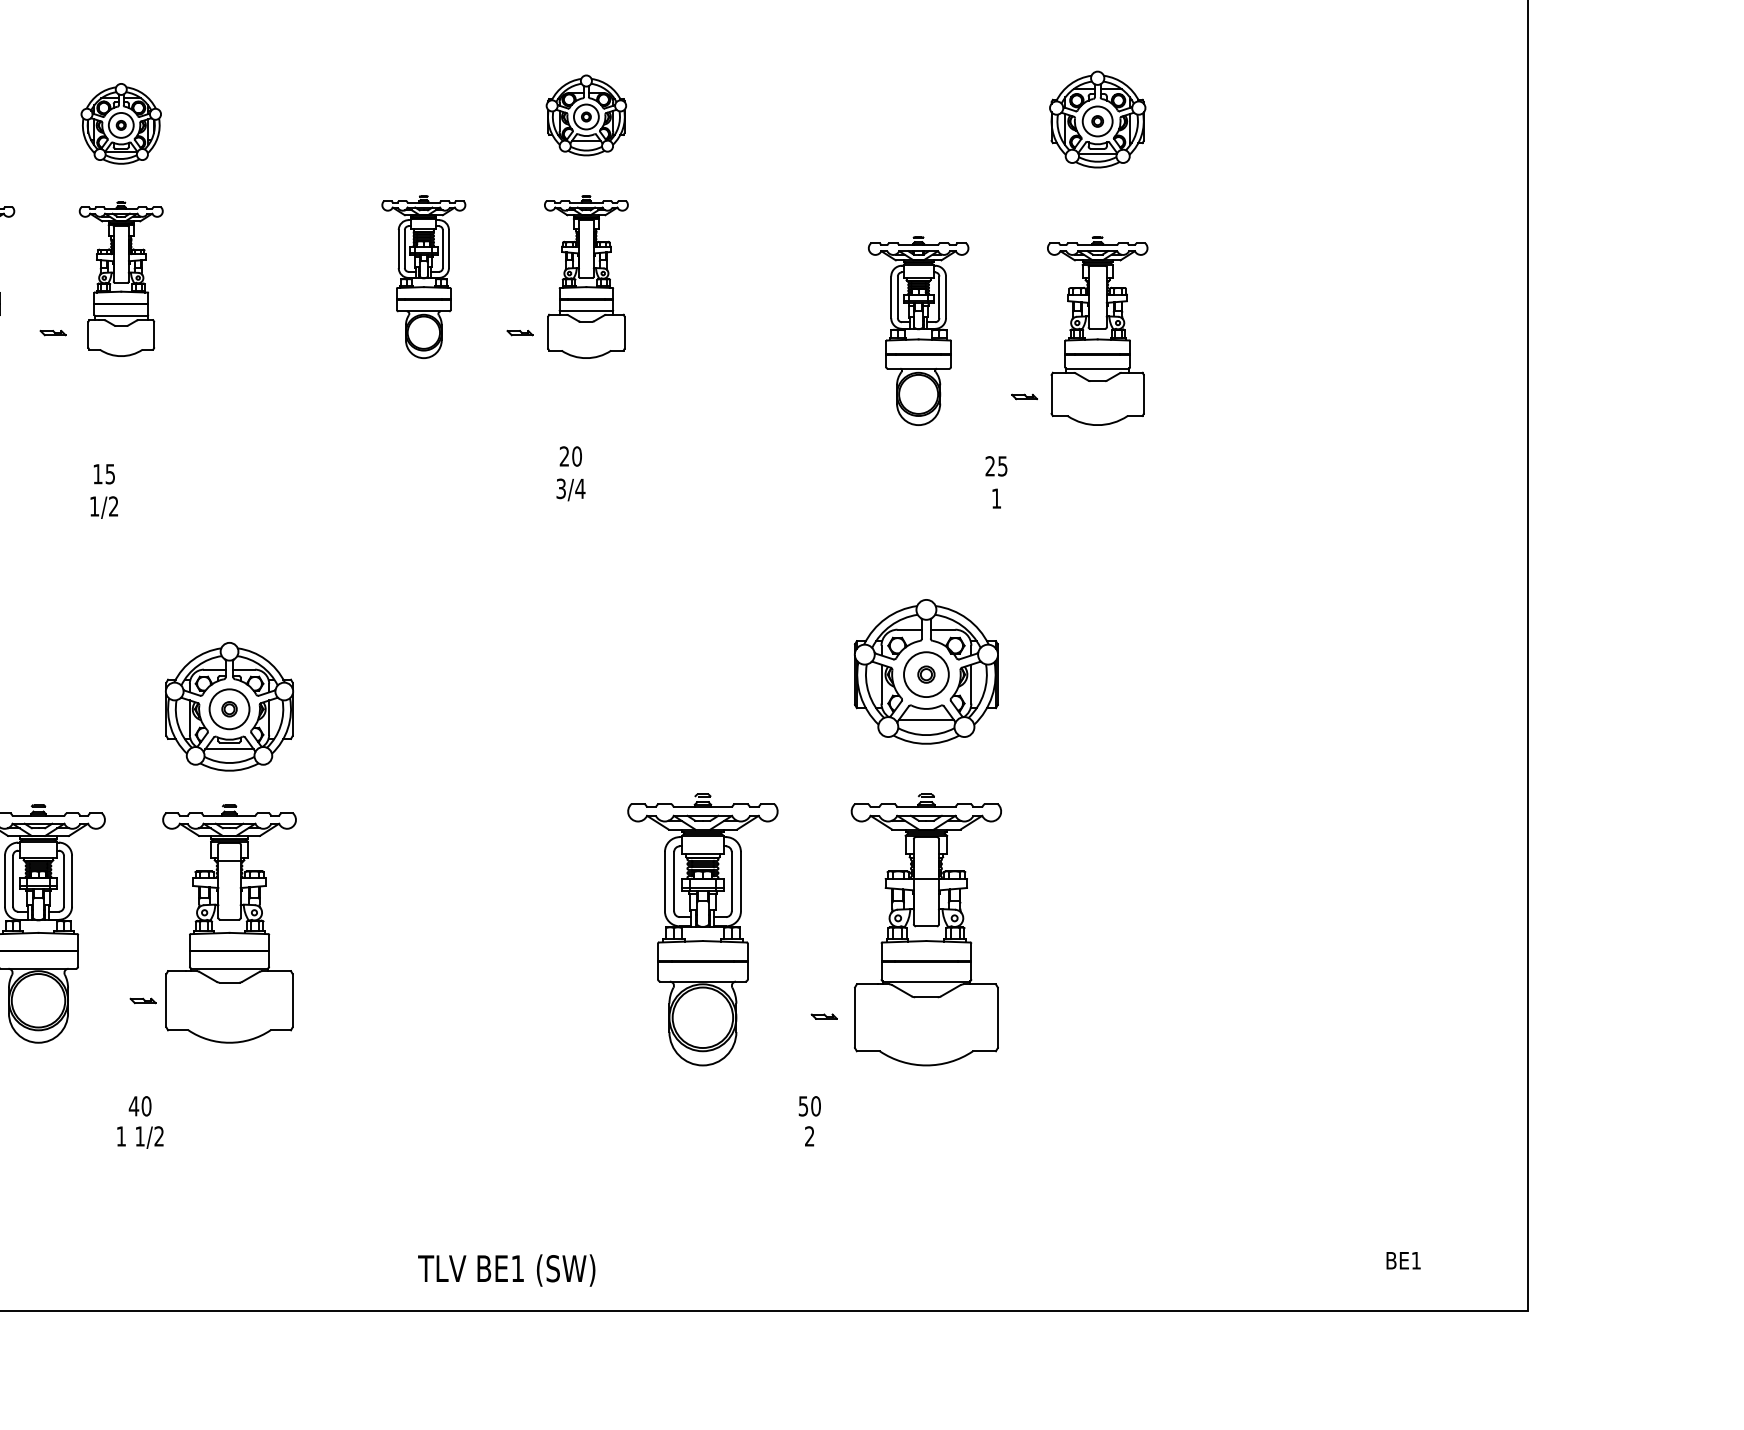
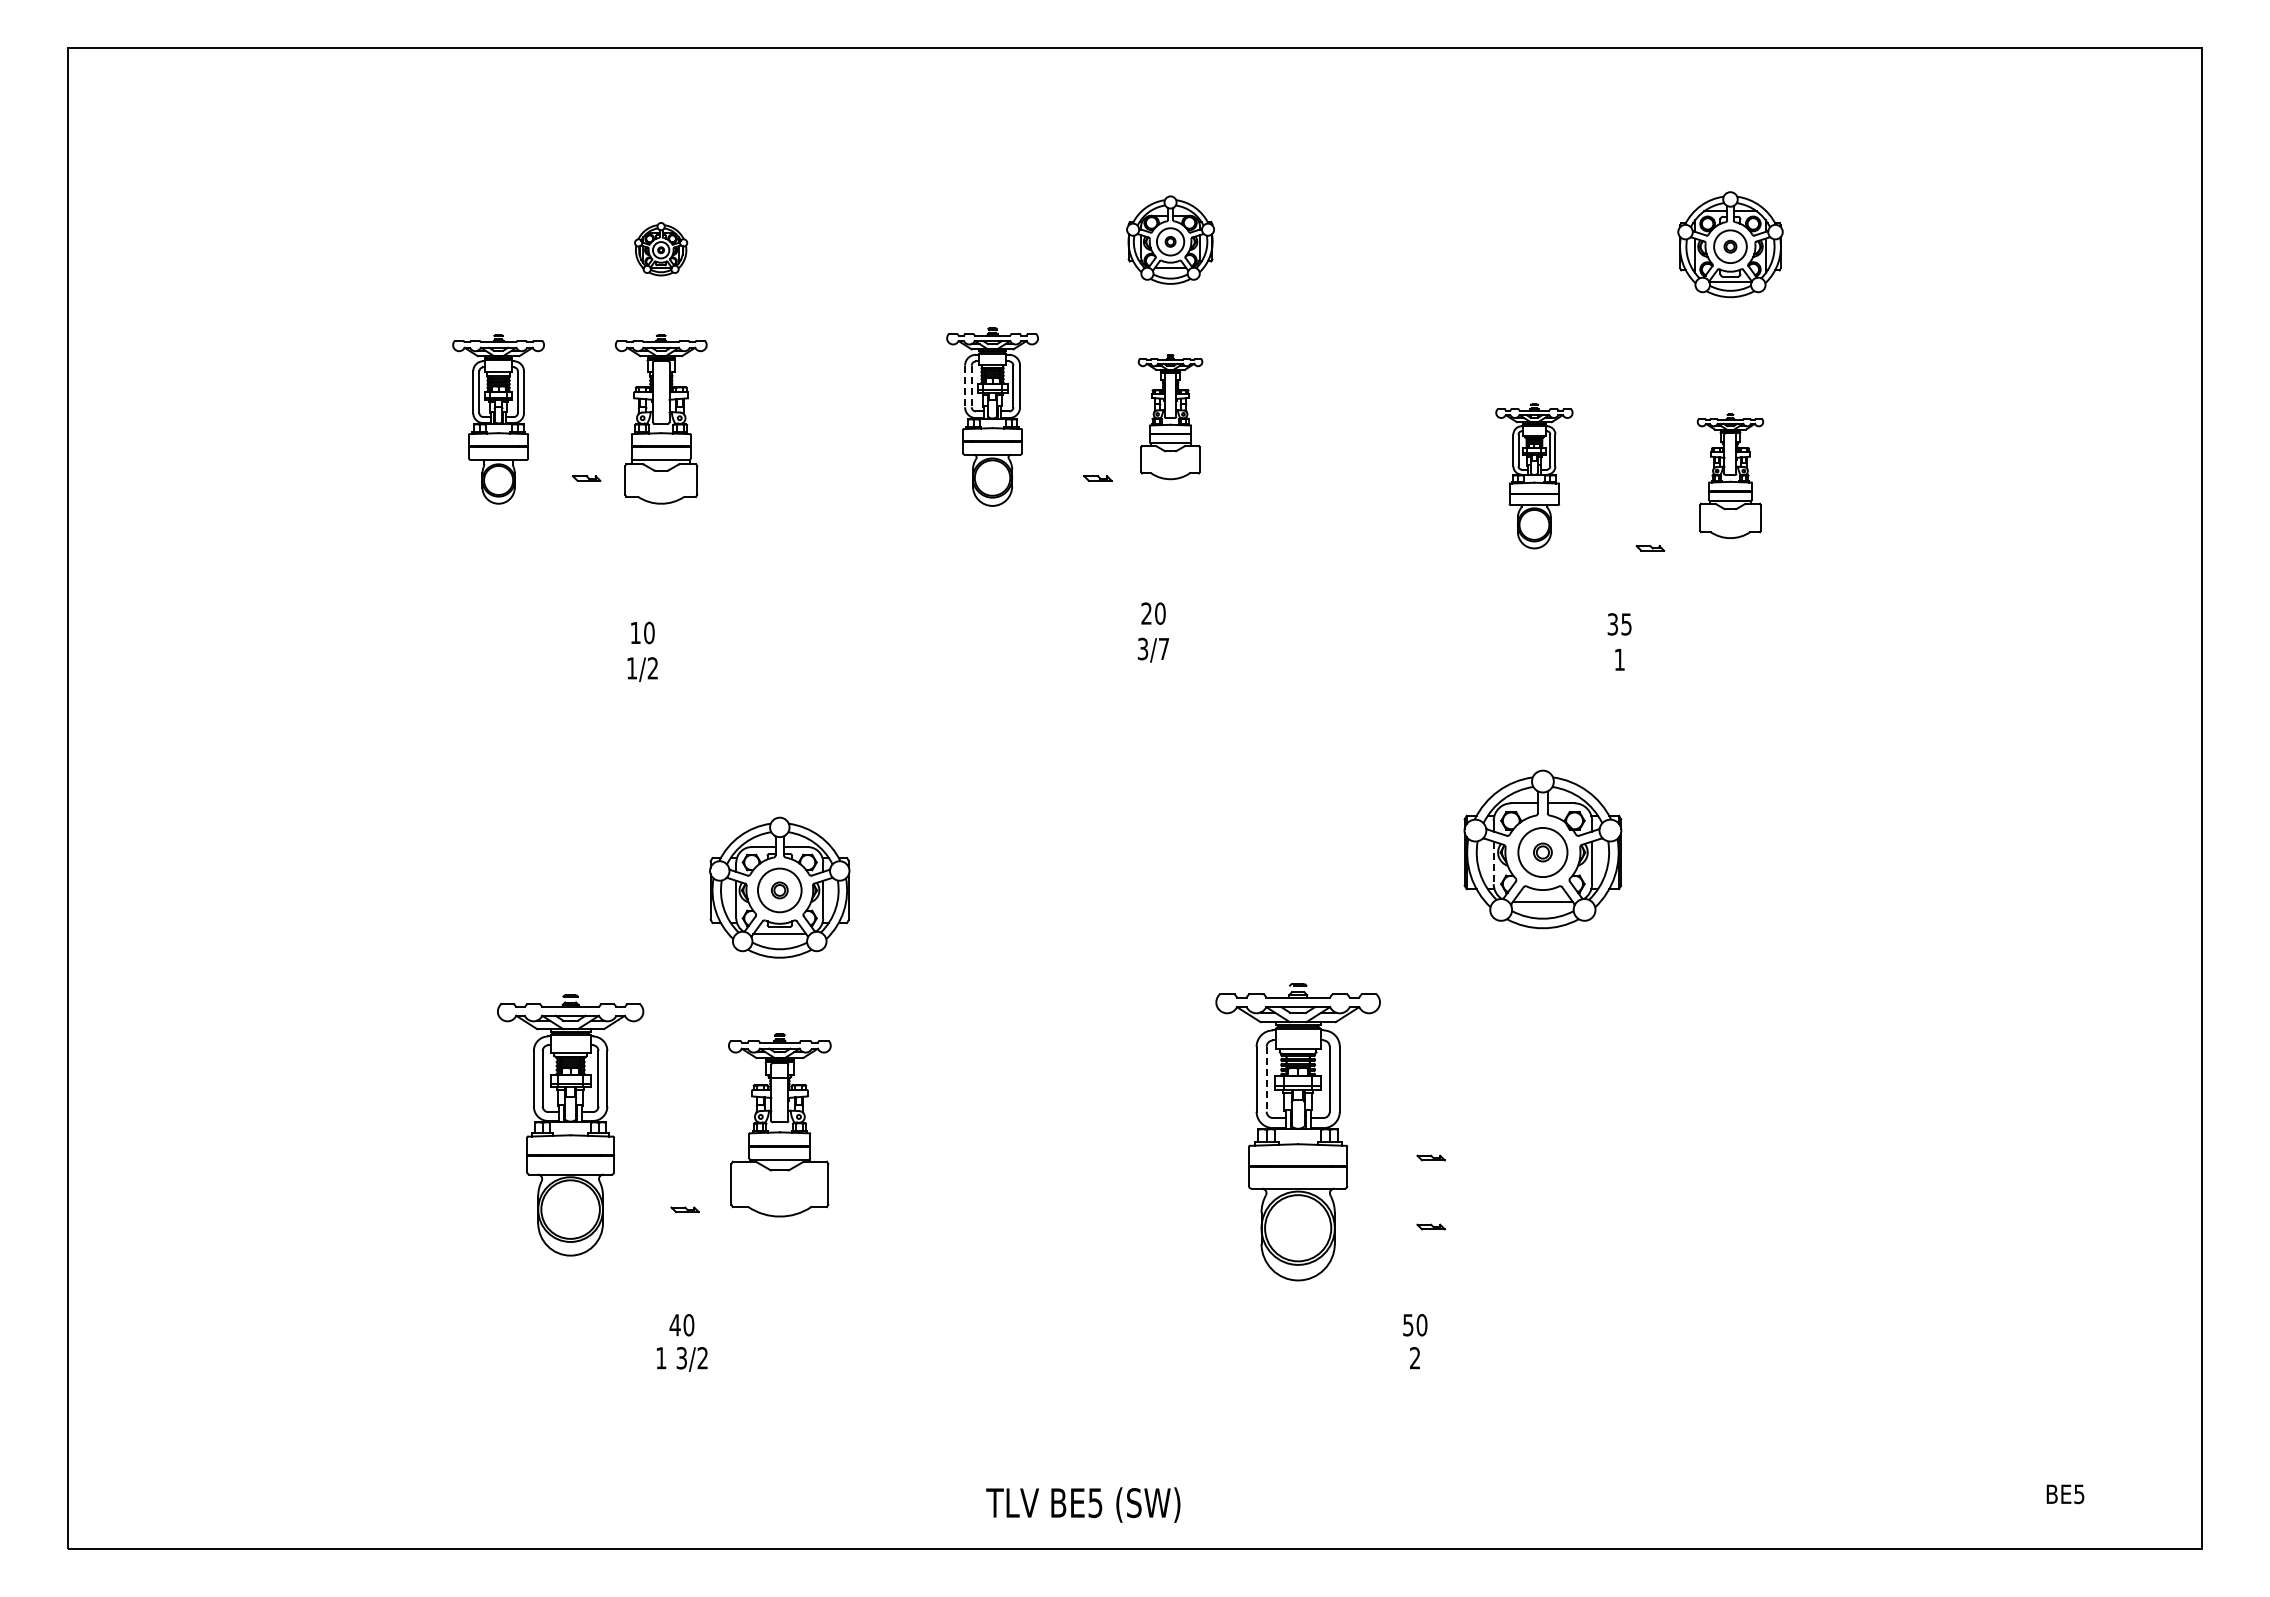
part: (120, 123) -> (660, 248), size x0.6
line: (399, 249) -> (965, 386), solid -> dashed
line: (404, 249) -> (971, 386), solid -> dashed
part: (586, 276) -> (1170, 416), size x0.7
part: (918, 331) -> (1534, 476), size x0.7
part: (1097, 331) -> (1730, 476), size x0.6
text: (989, 466) -> (1612, 624), 25 -> 35
text: (110, 473) -> (649, 632), 15 -> 10
text: (579, 488) -> (1163, 648), 3/4 -> 3/7
line: (881, 684) -> (1493, 863), solid -> dashed
line: (673, 881) -> (1266, 1079), solid -> dashed
part: (229, 923) -> (779, 1125), size x0.7
part: (926, 930) -> (1542, 1132), removed
part: (823, 953) -> (1430, 1157), added
text: (139, 1136) -> (681, 1358), 1/2 -> 3/2
text: (1416, 1260) -> (2079, 1494), BE1 -> BE5
text: (517, 1269) -> (1095, 1503), BE1 -> BE5

